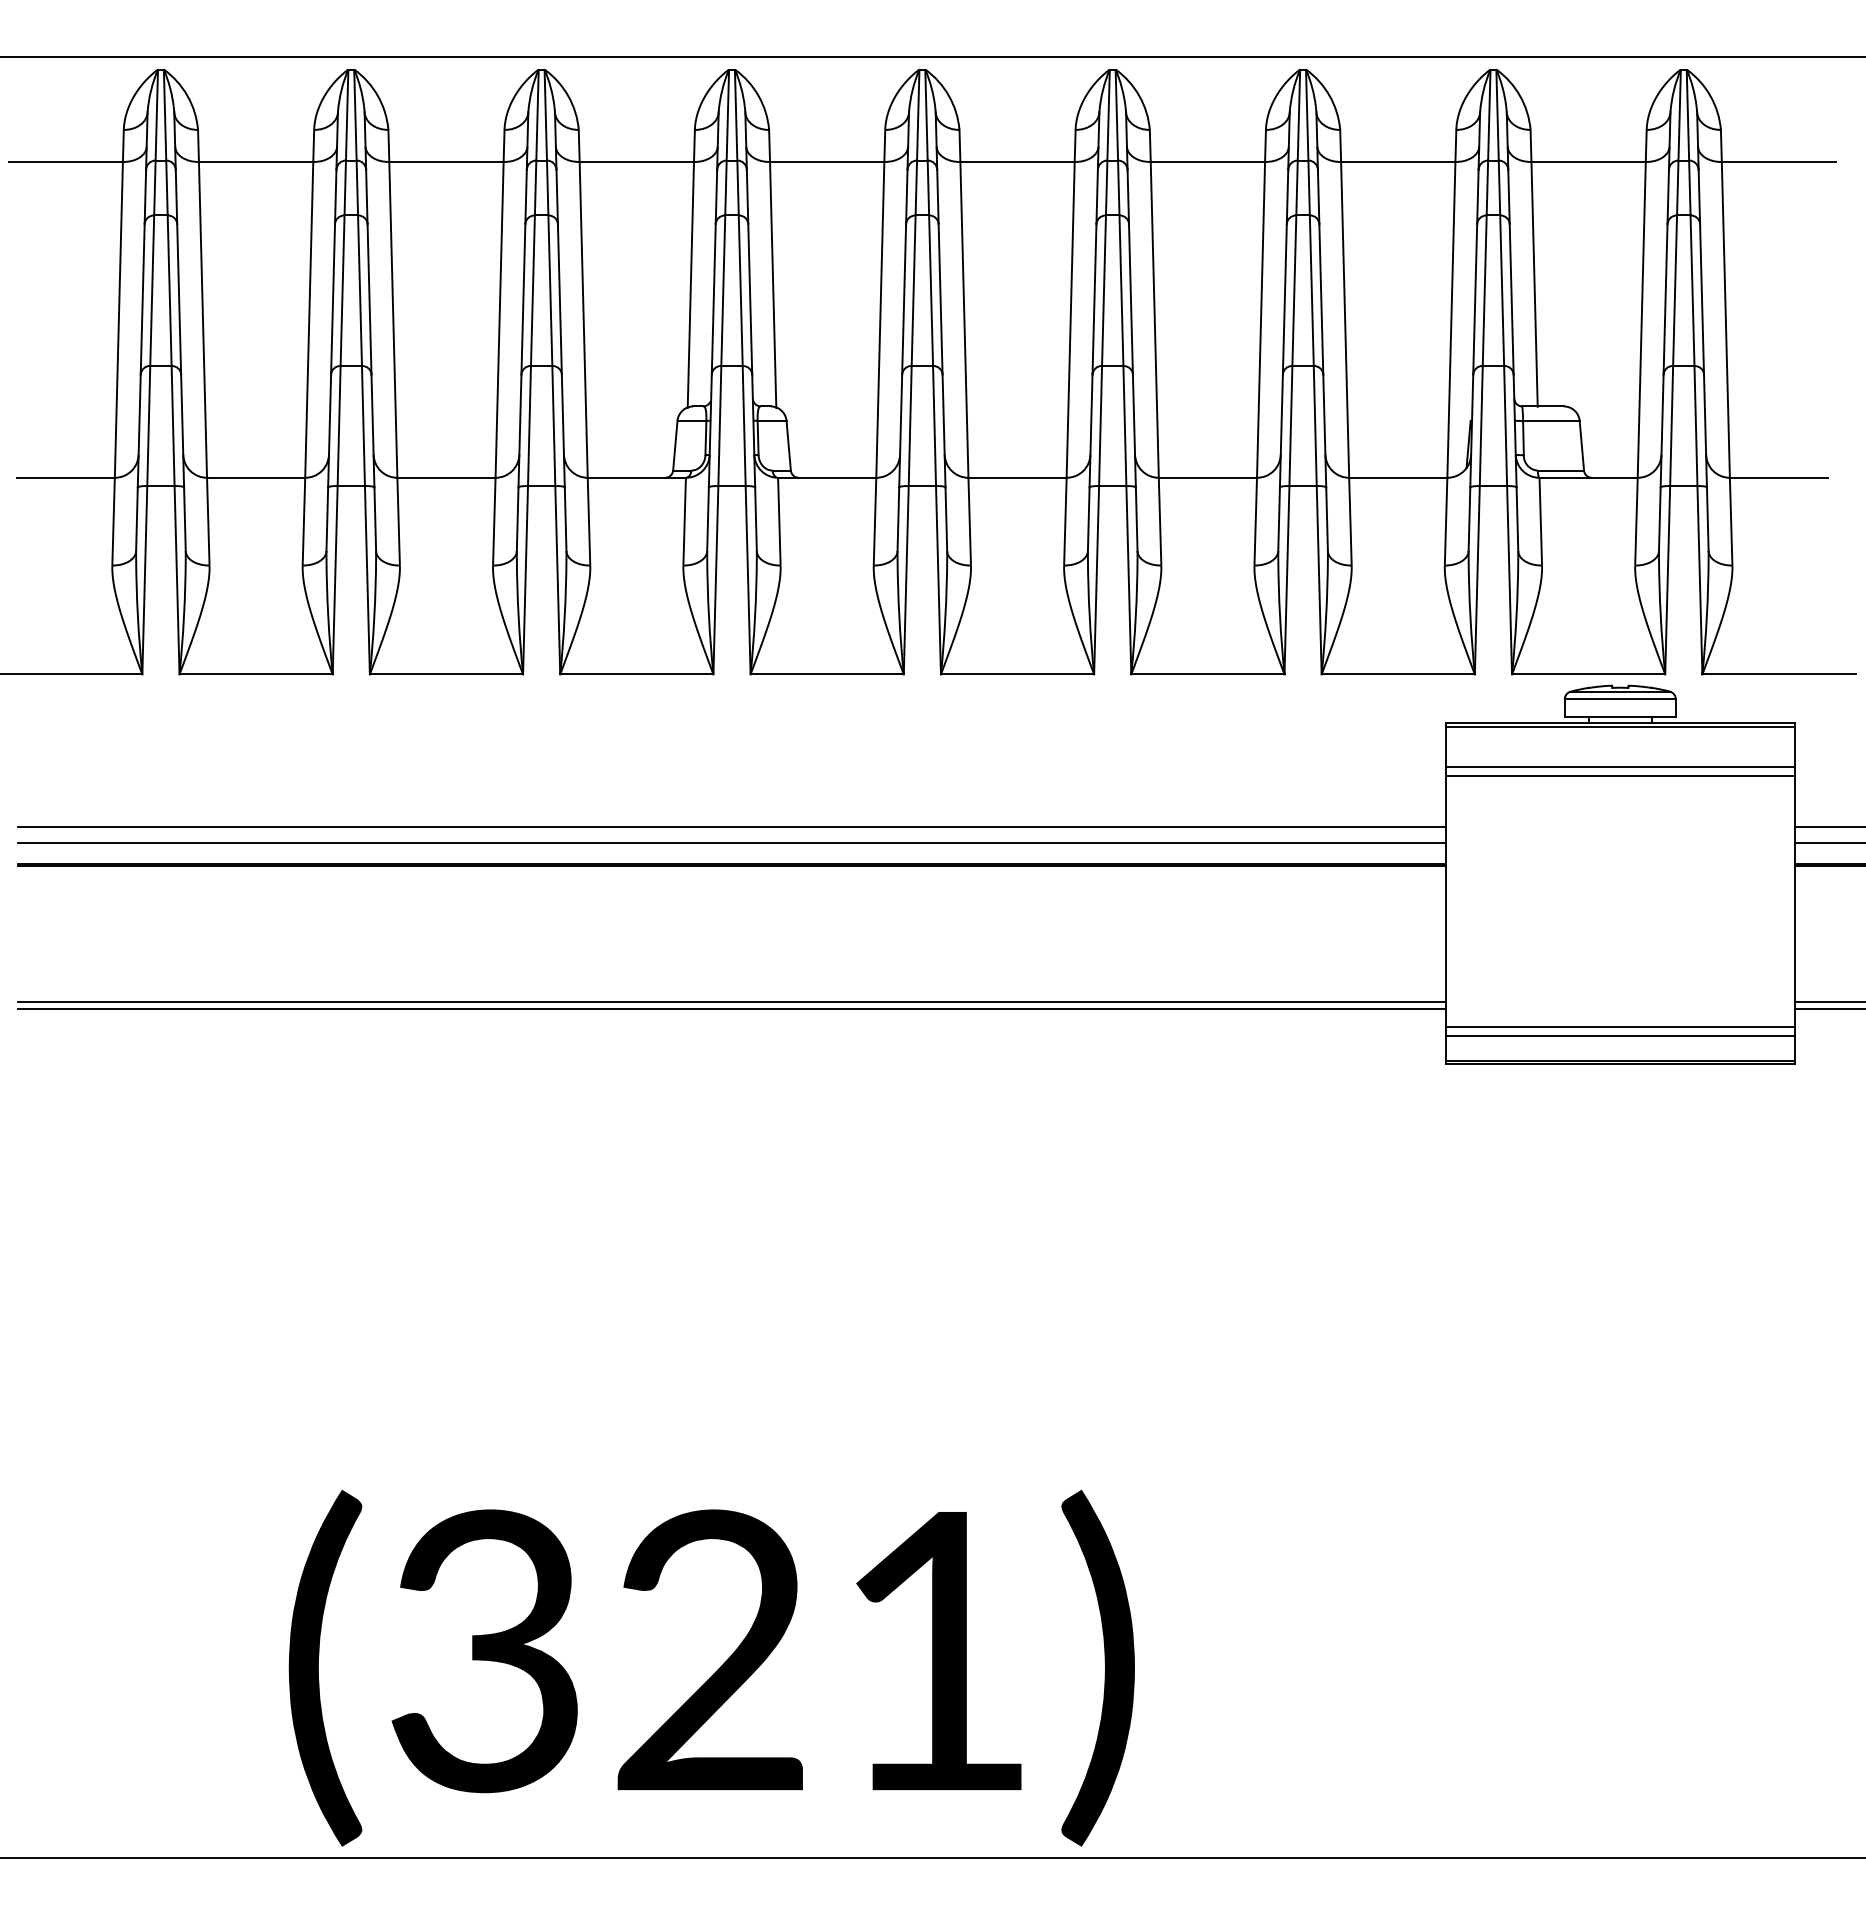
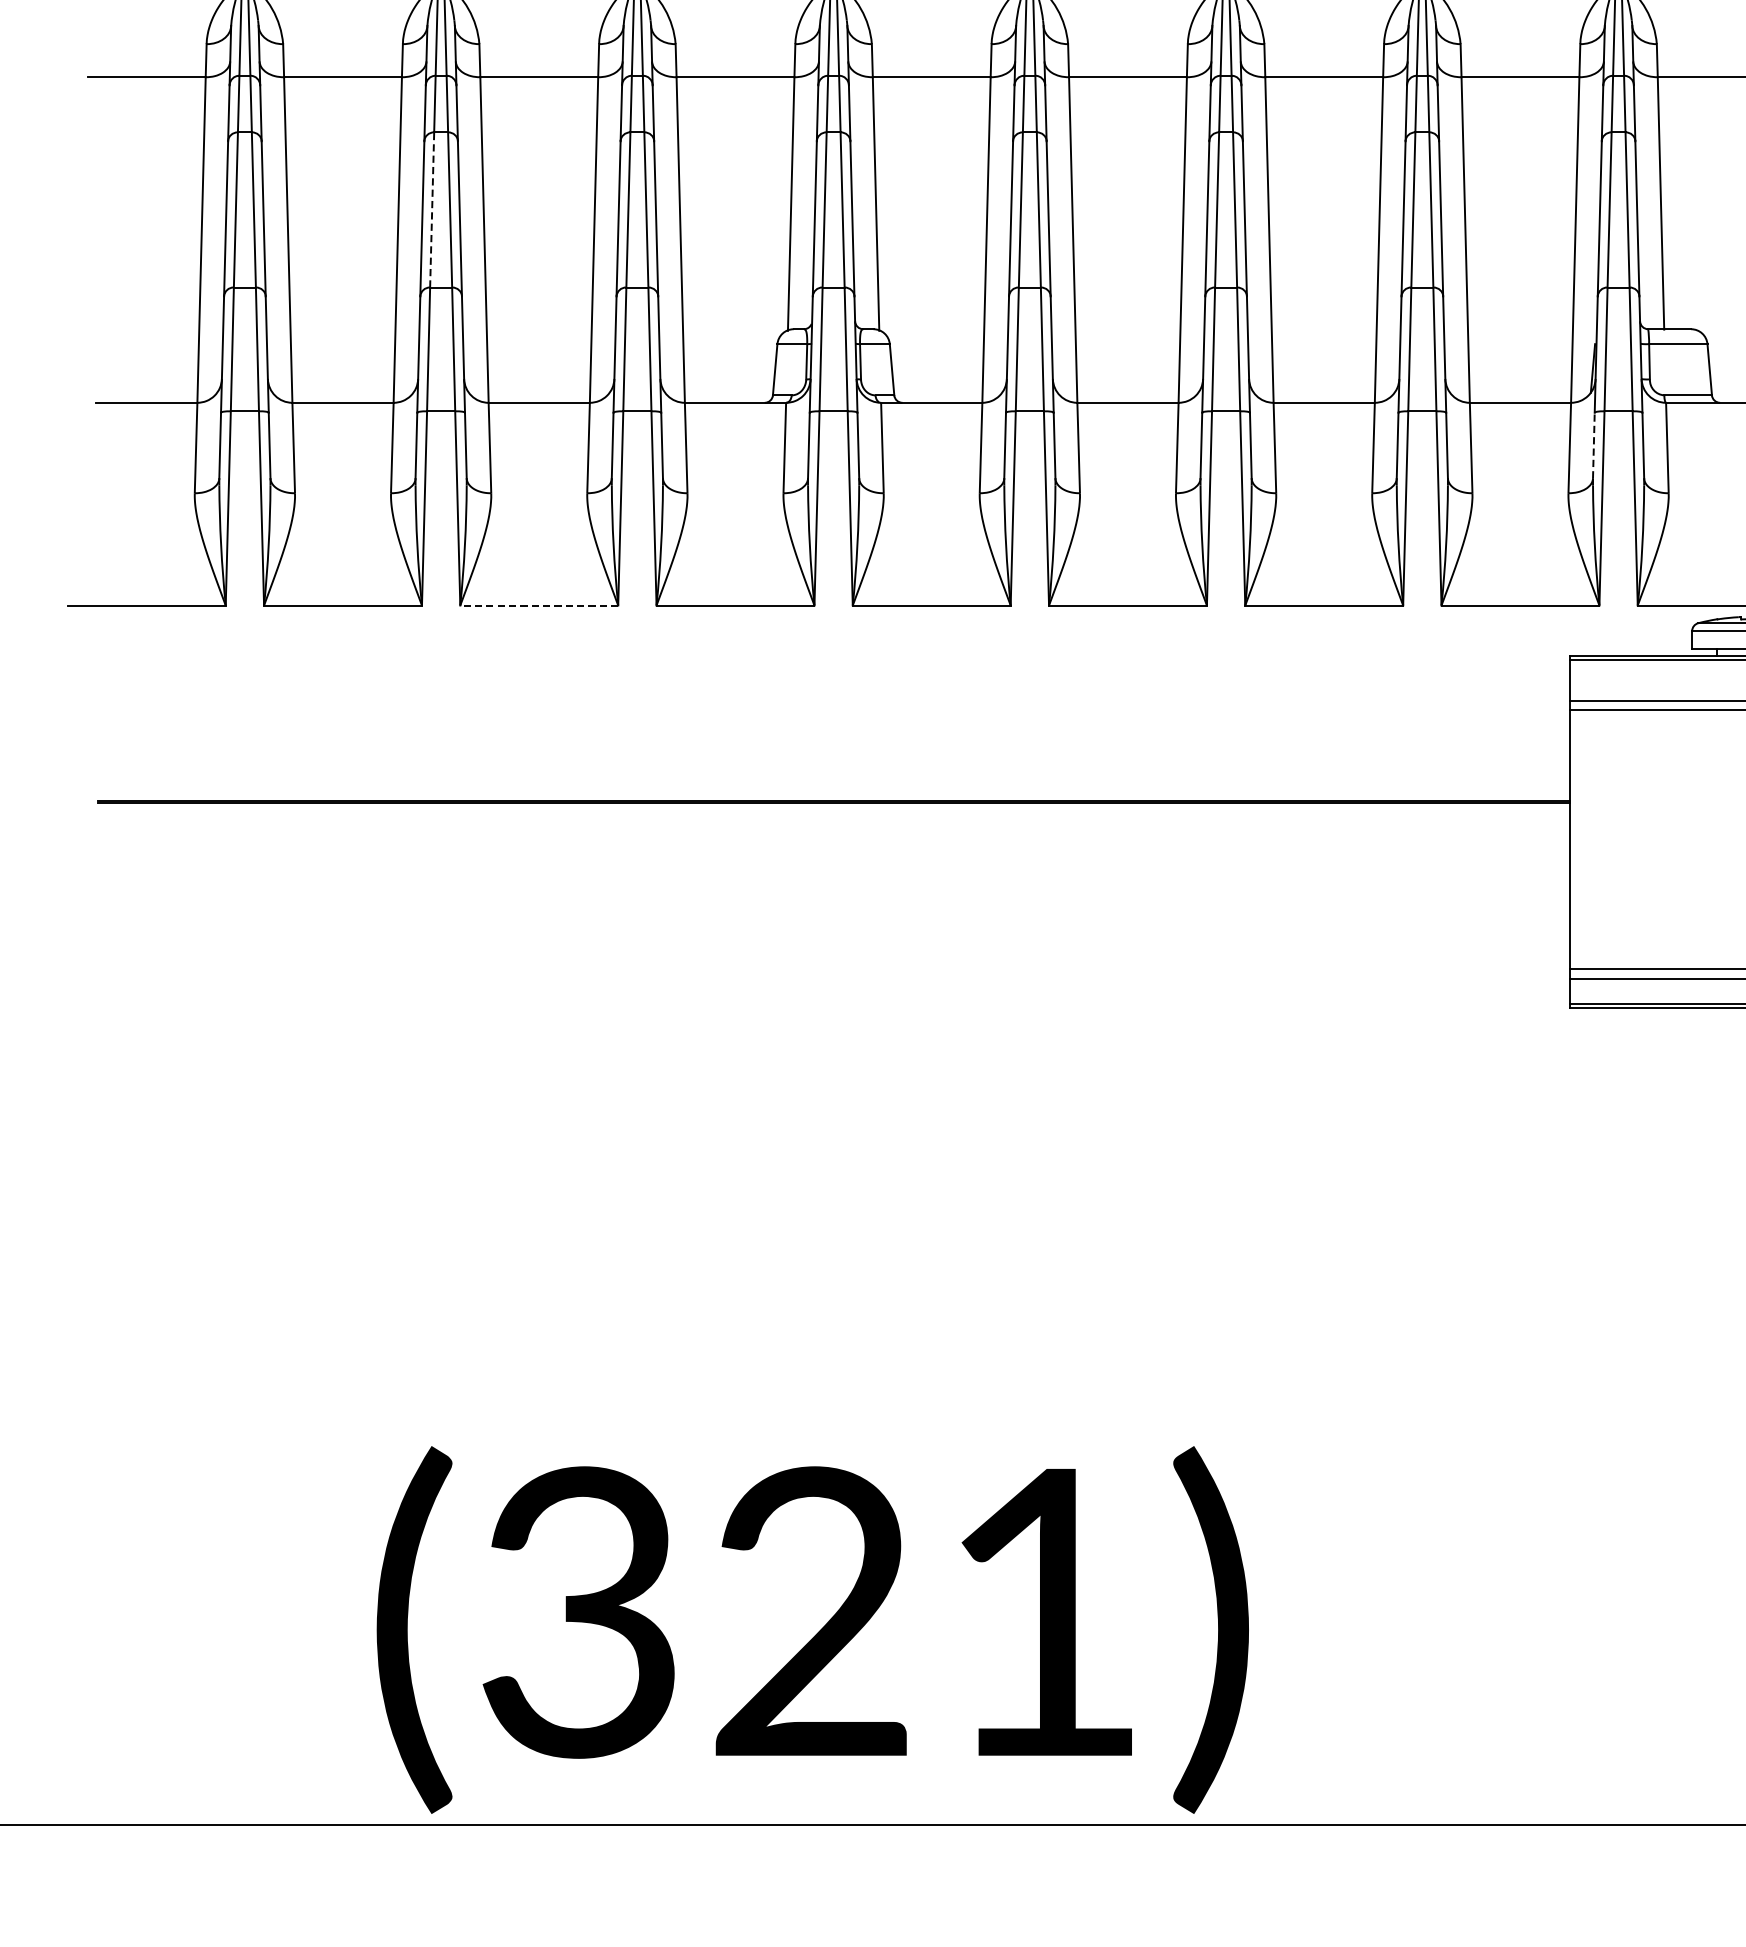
line: (342, 290) -> (432, 209), solid -> dashed
line: (1469, 519) -> (1593, 445), solid -> dashed
line: (446, 674) -> (539, 605), solid -> dashed
line: (731, 827) -> (833, 763), removed
line: (731, 842) -> (833, 778), removed
line: (731, 1001) -> (833, 942), removed
line: (731, 1009) -> (833, 950), removed

